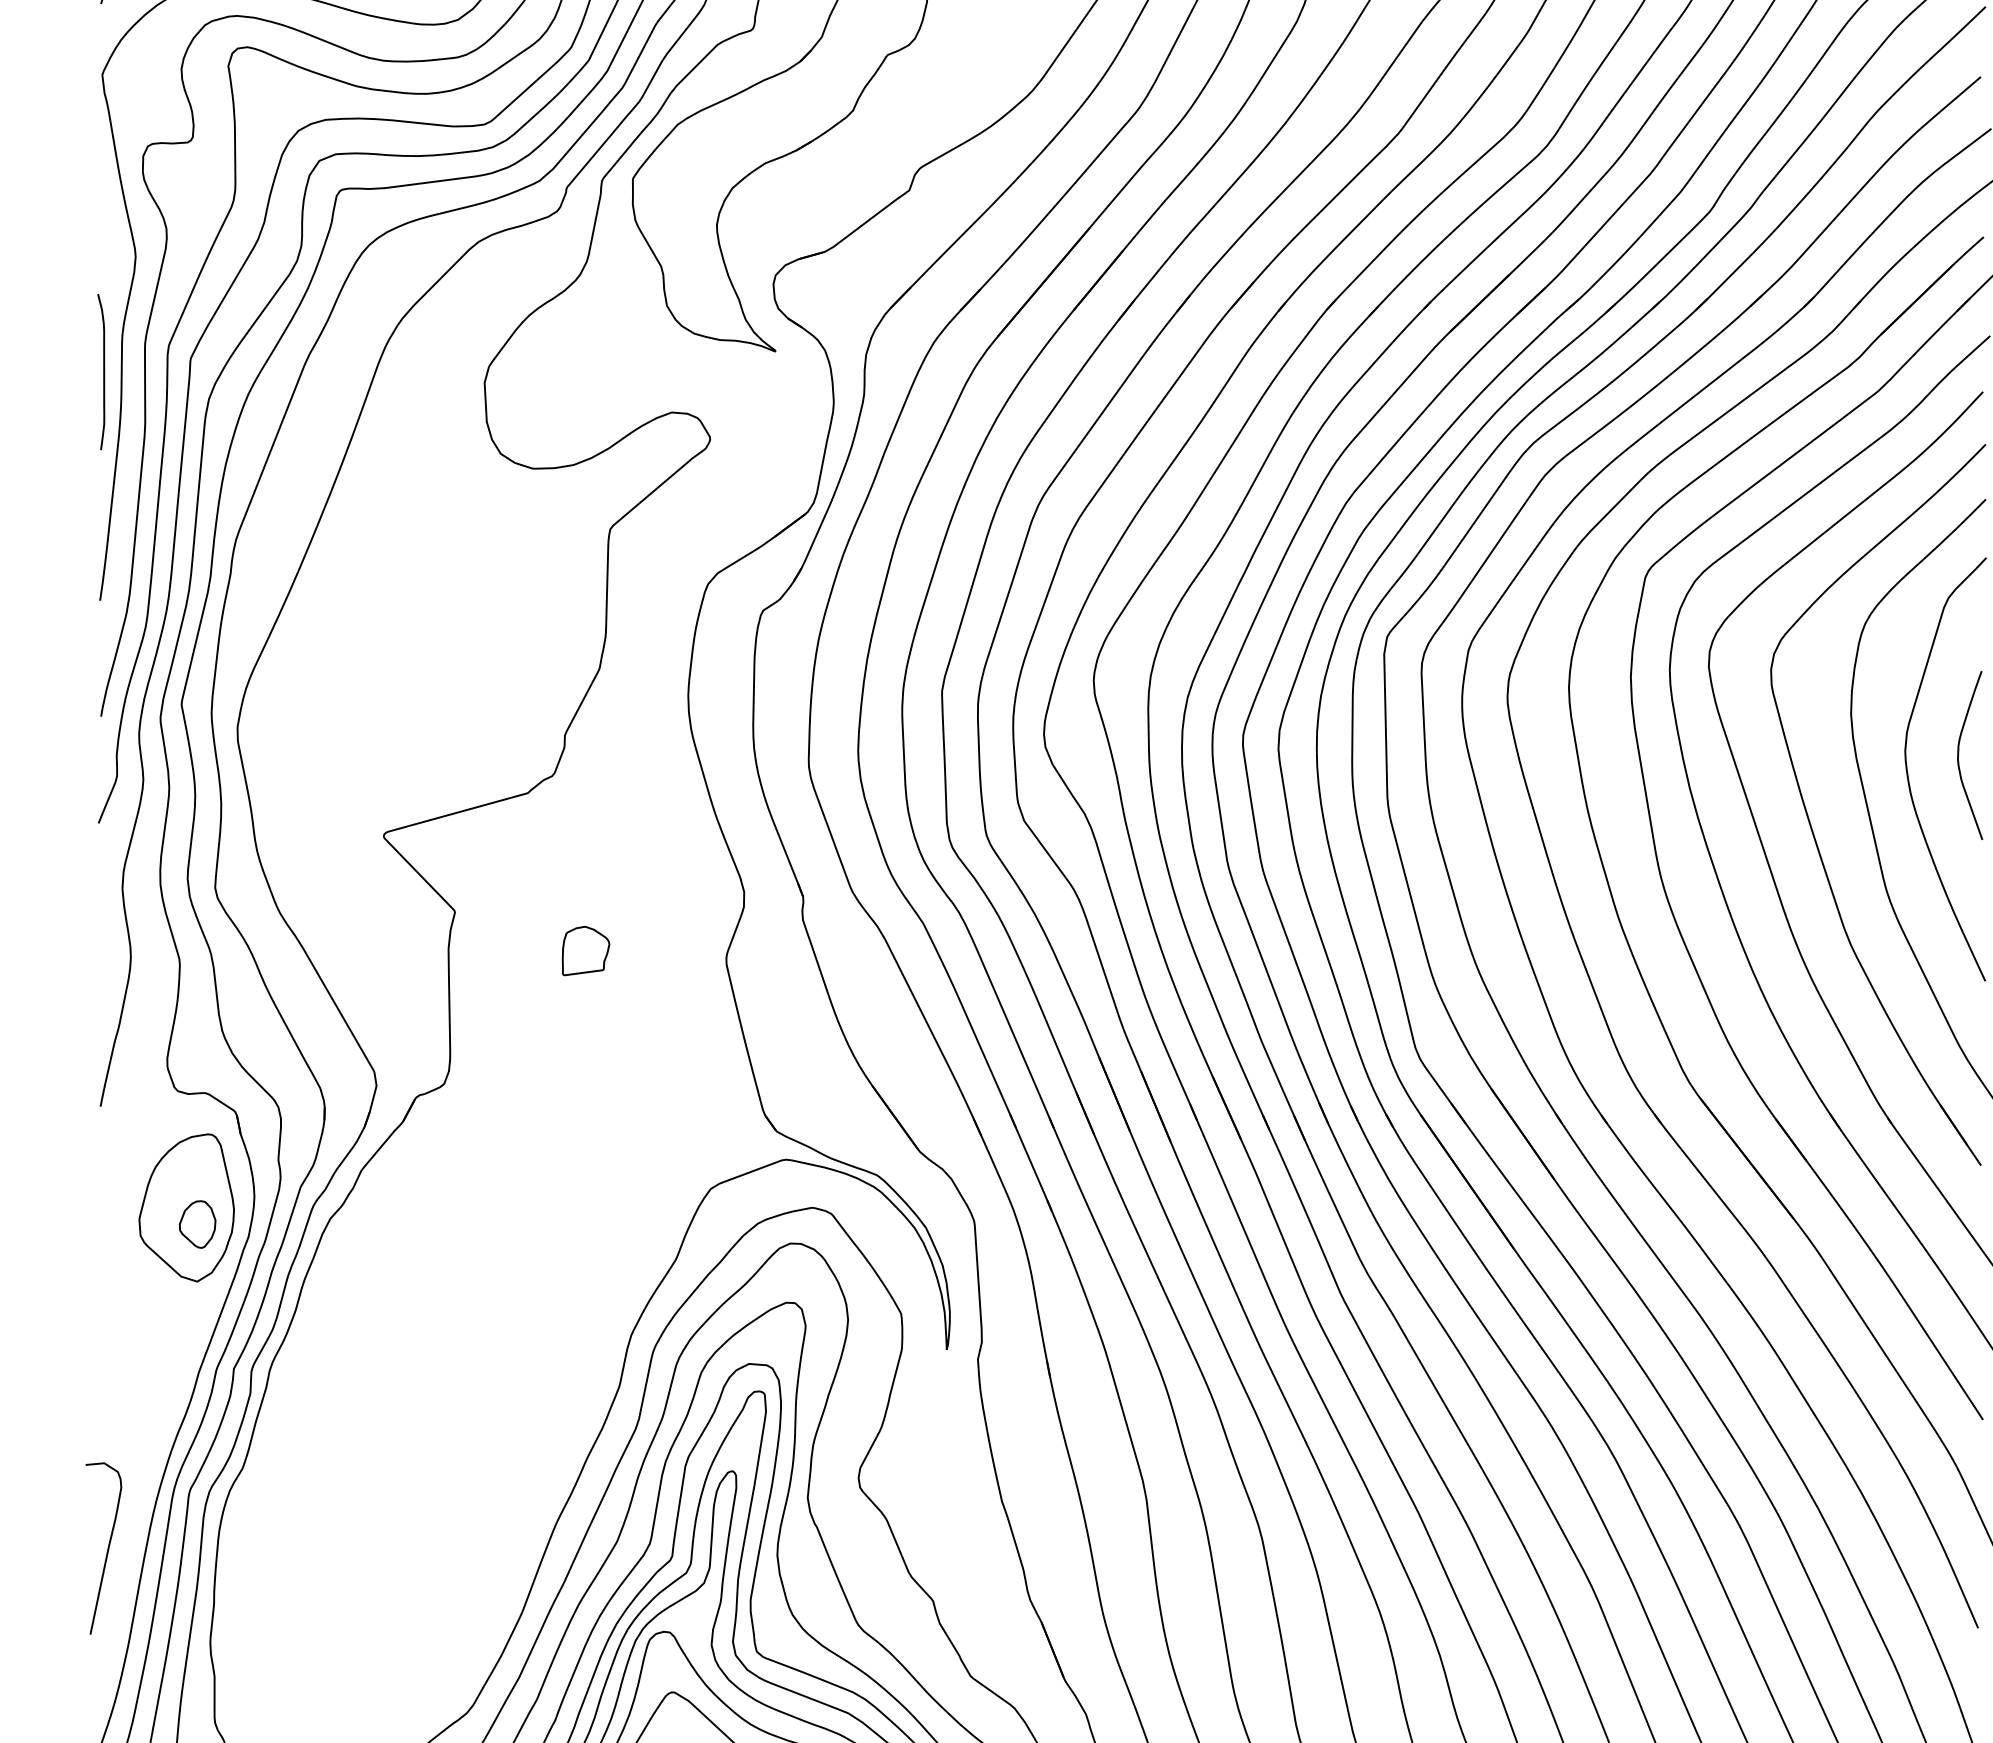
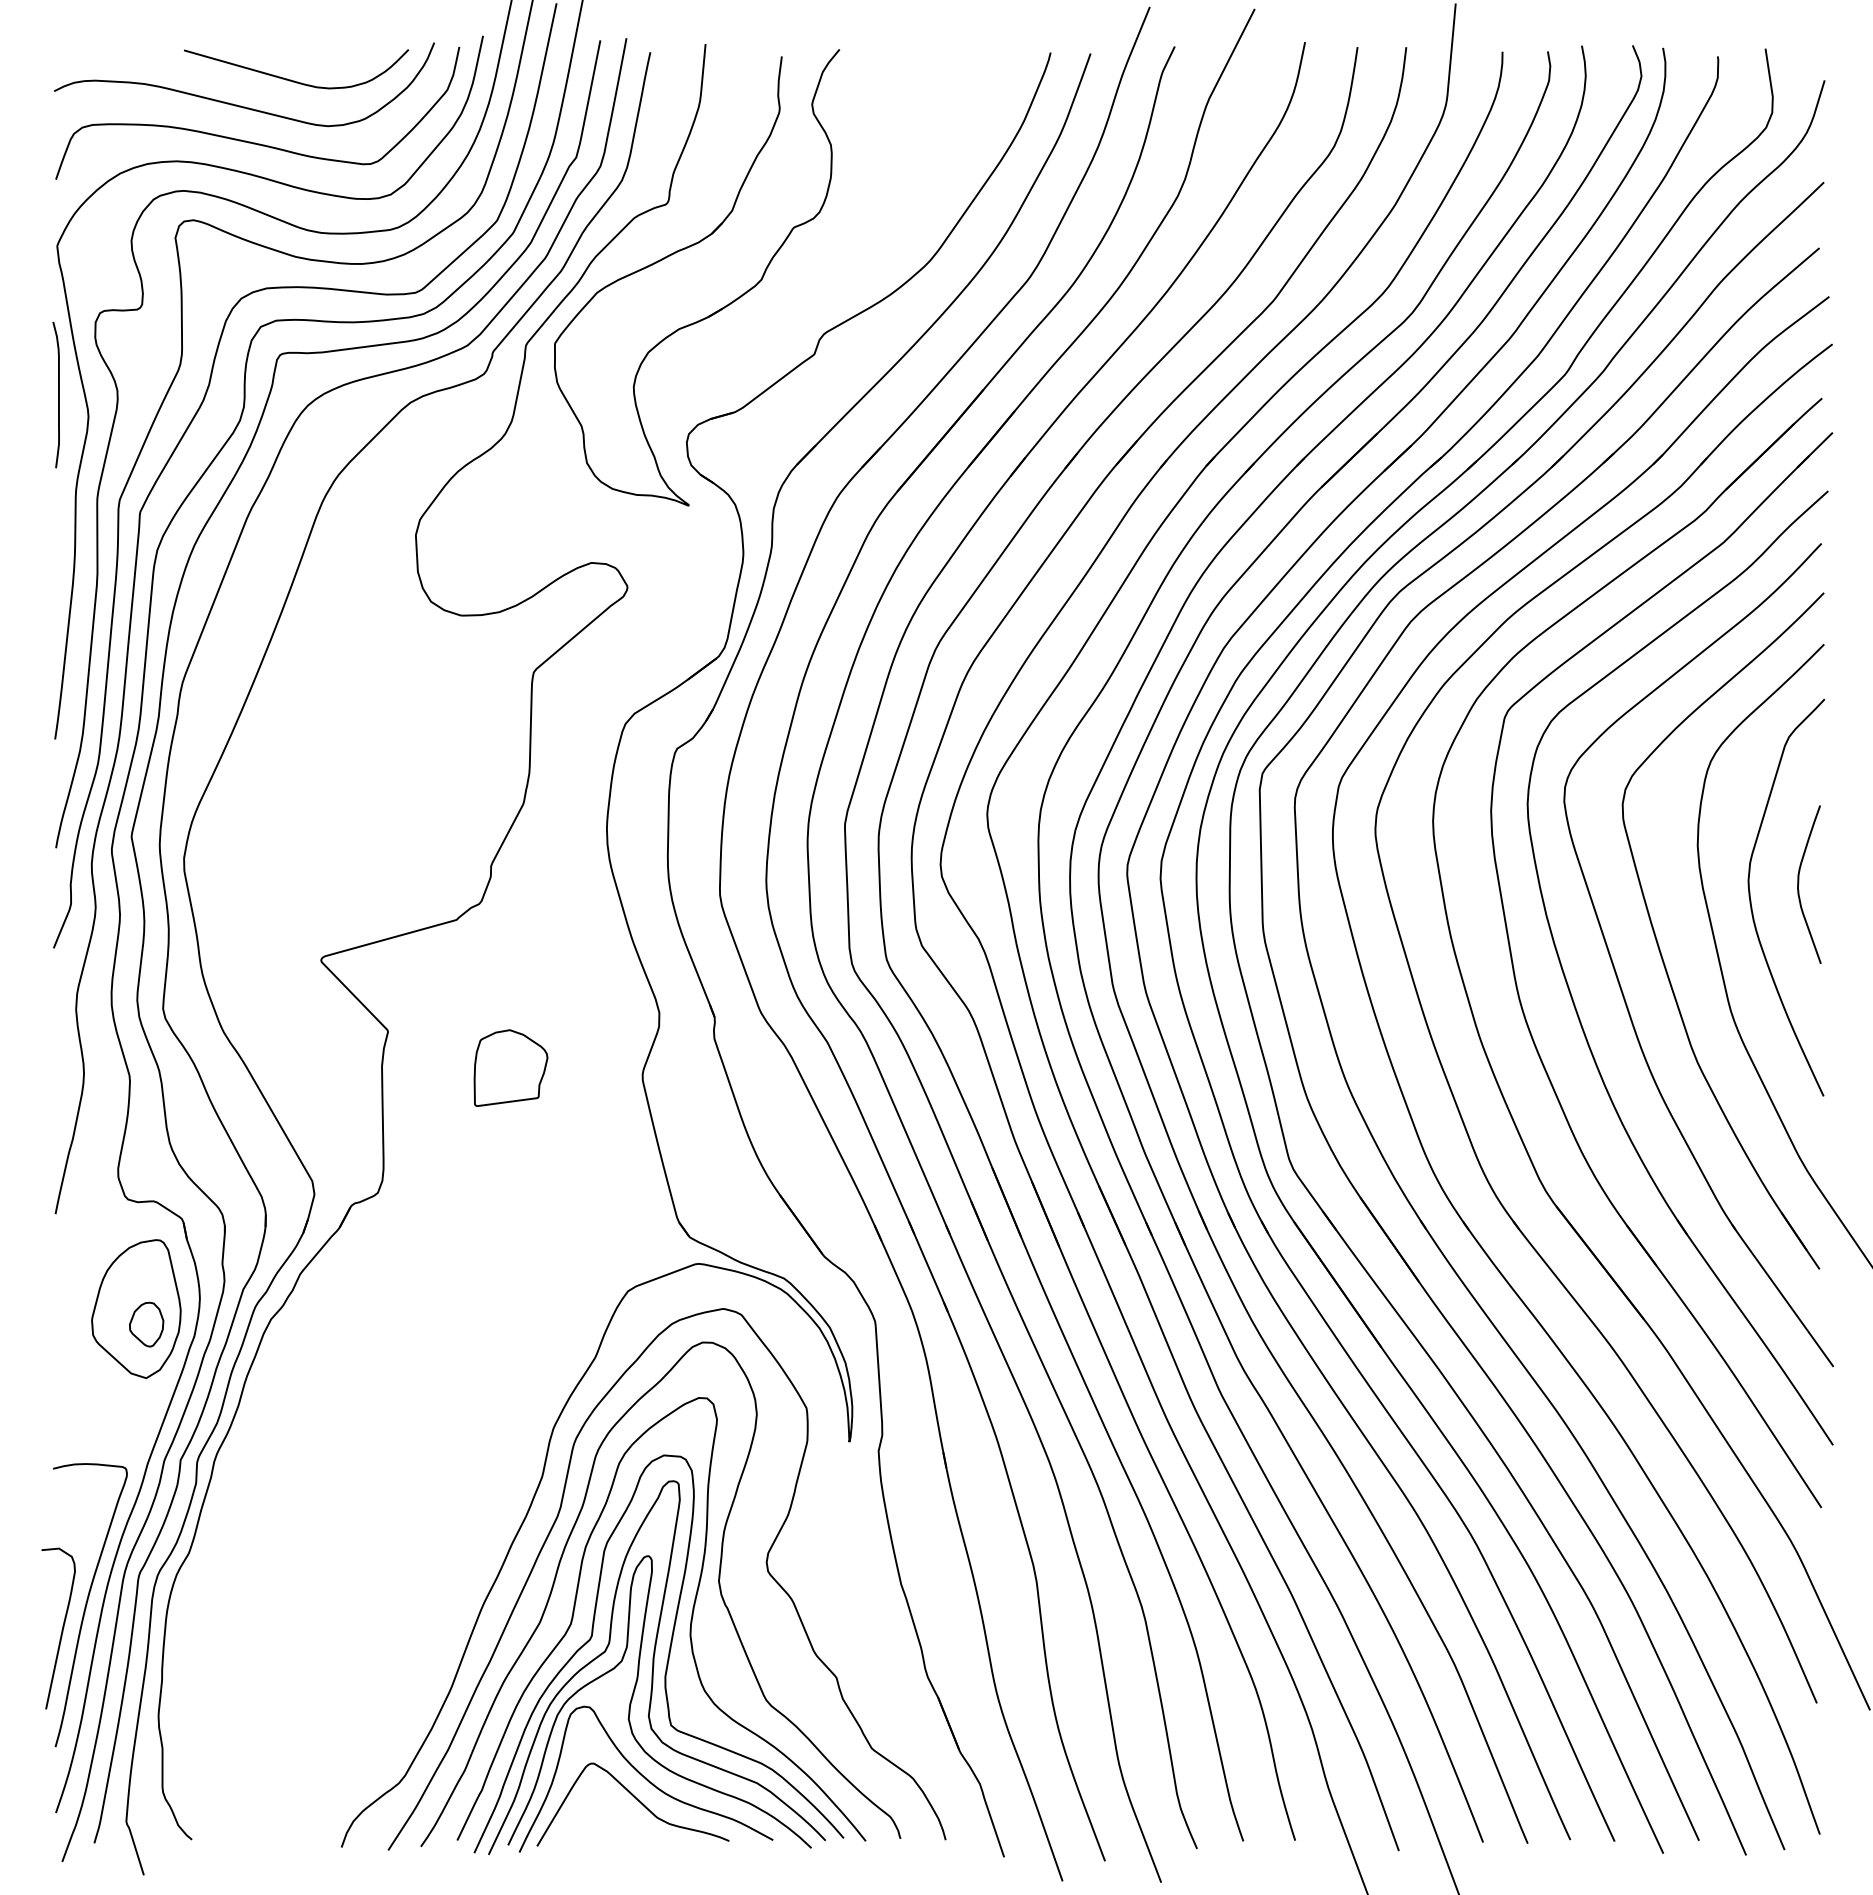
curve: (103, 371) -> (58, 394), moved
part: (585, 950) -> (510, 1067), size x1.67
curve: (134, 1522) -> (87, 1604), added

